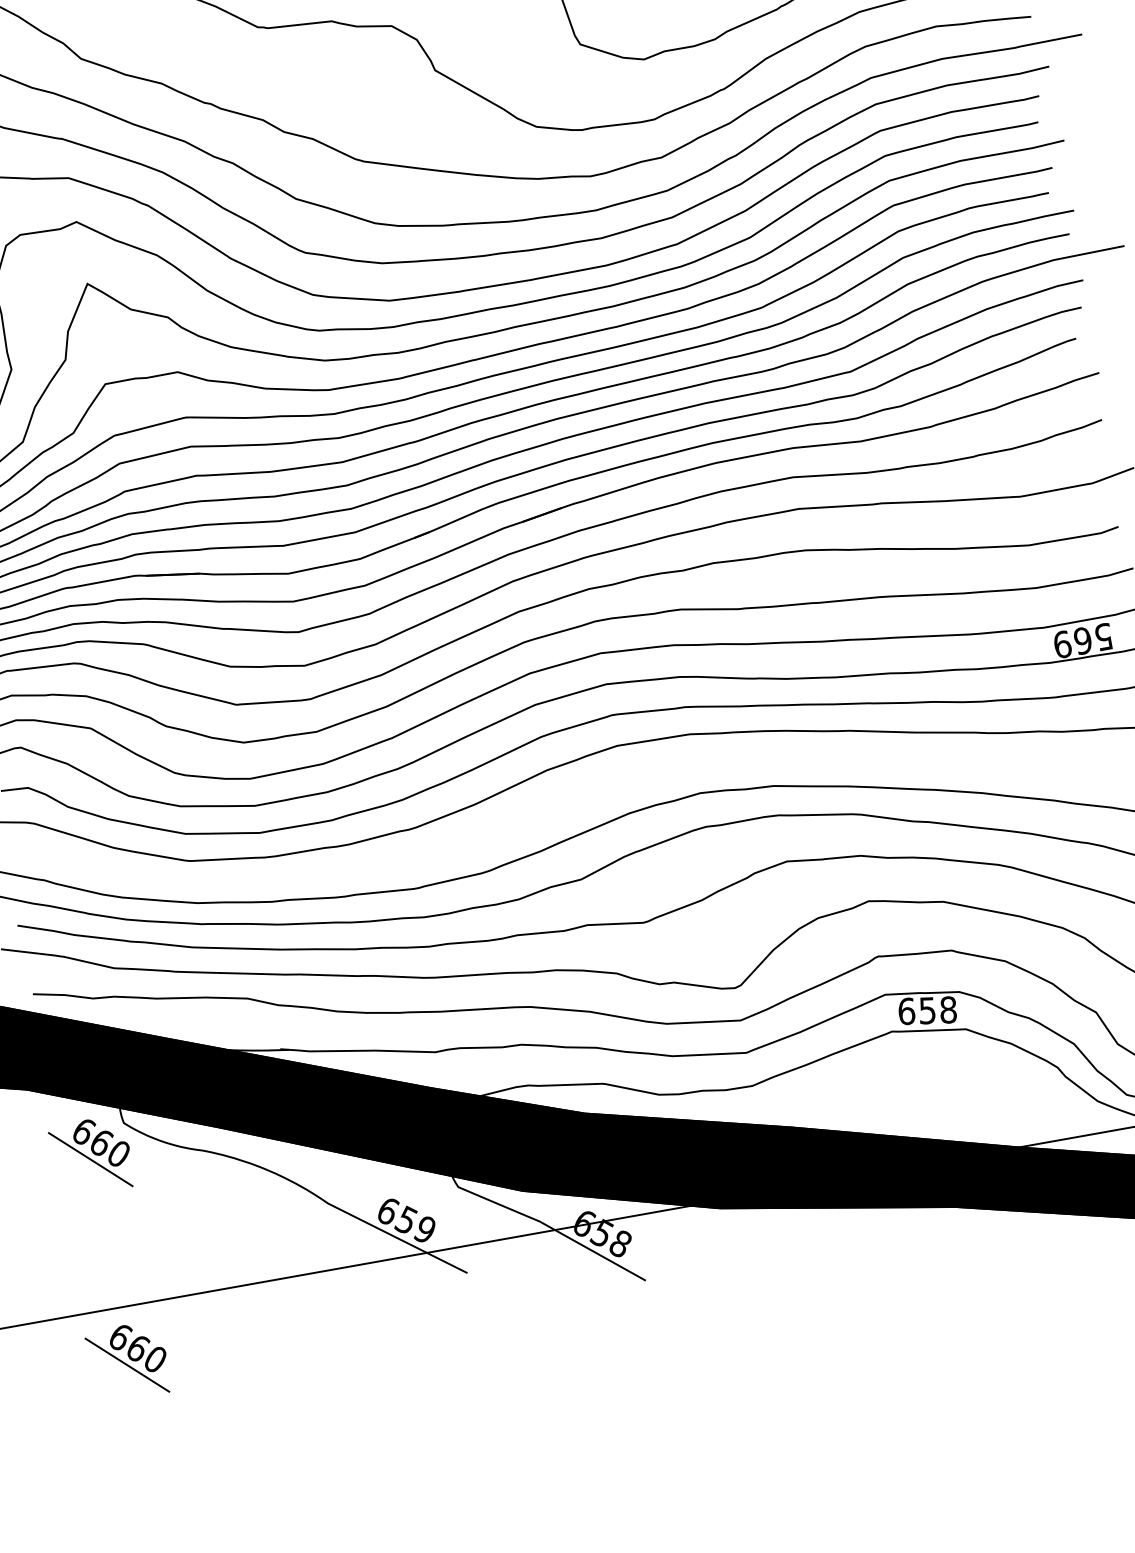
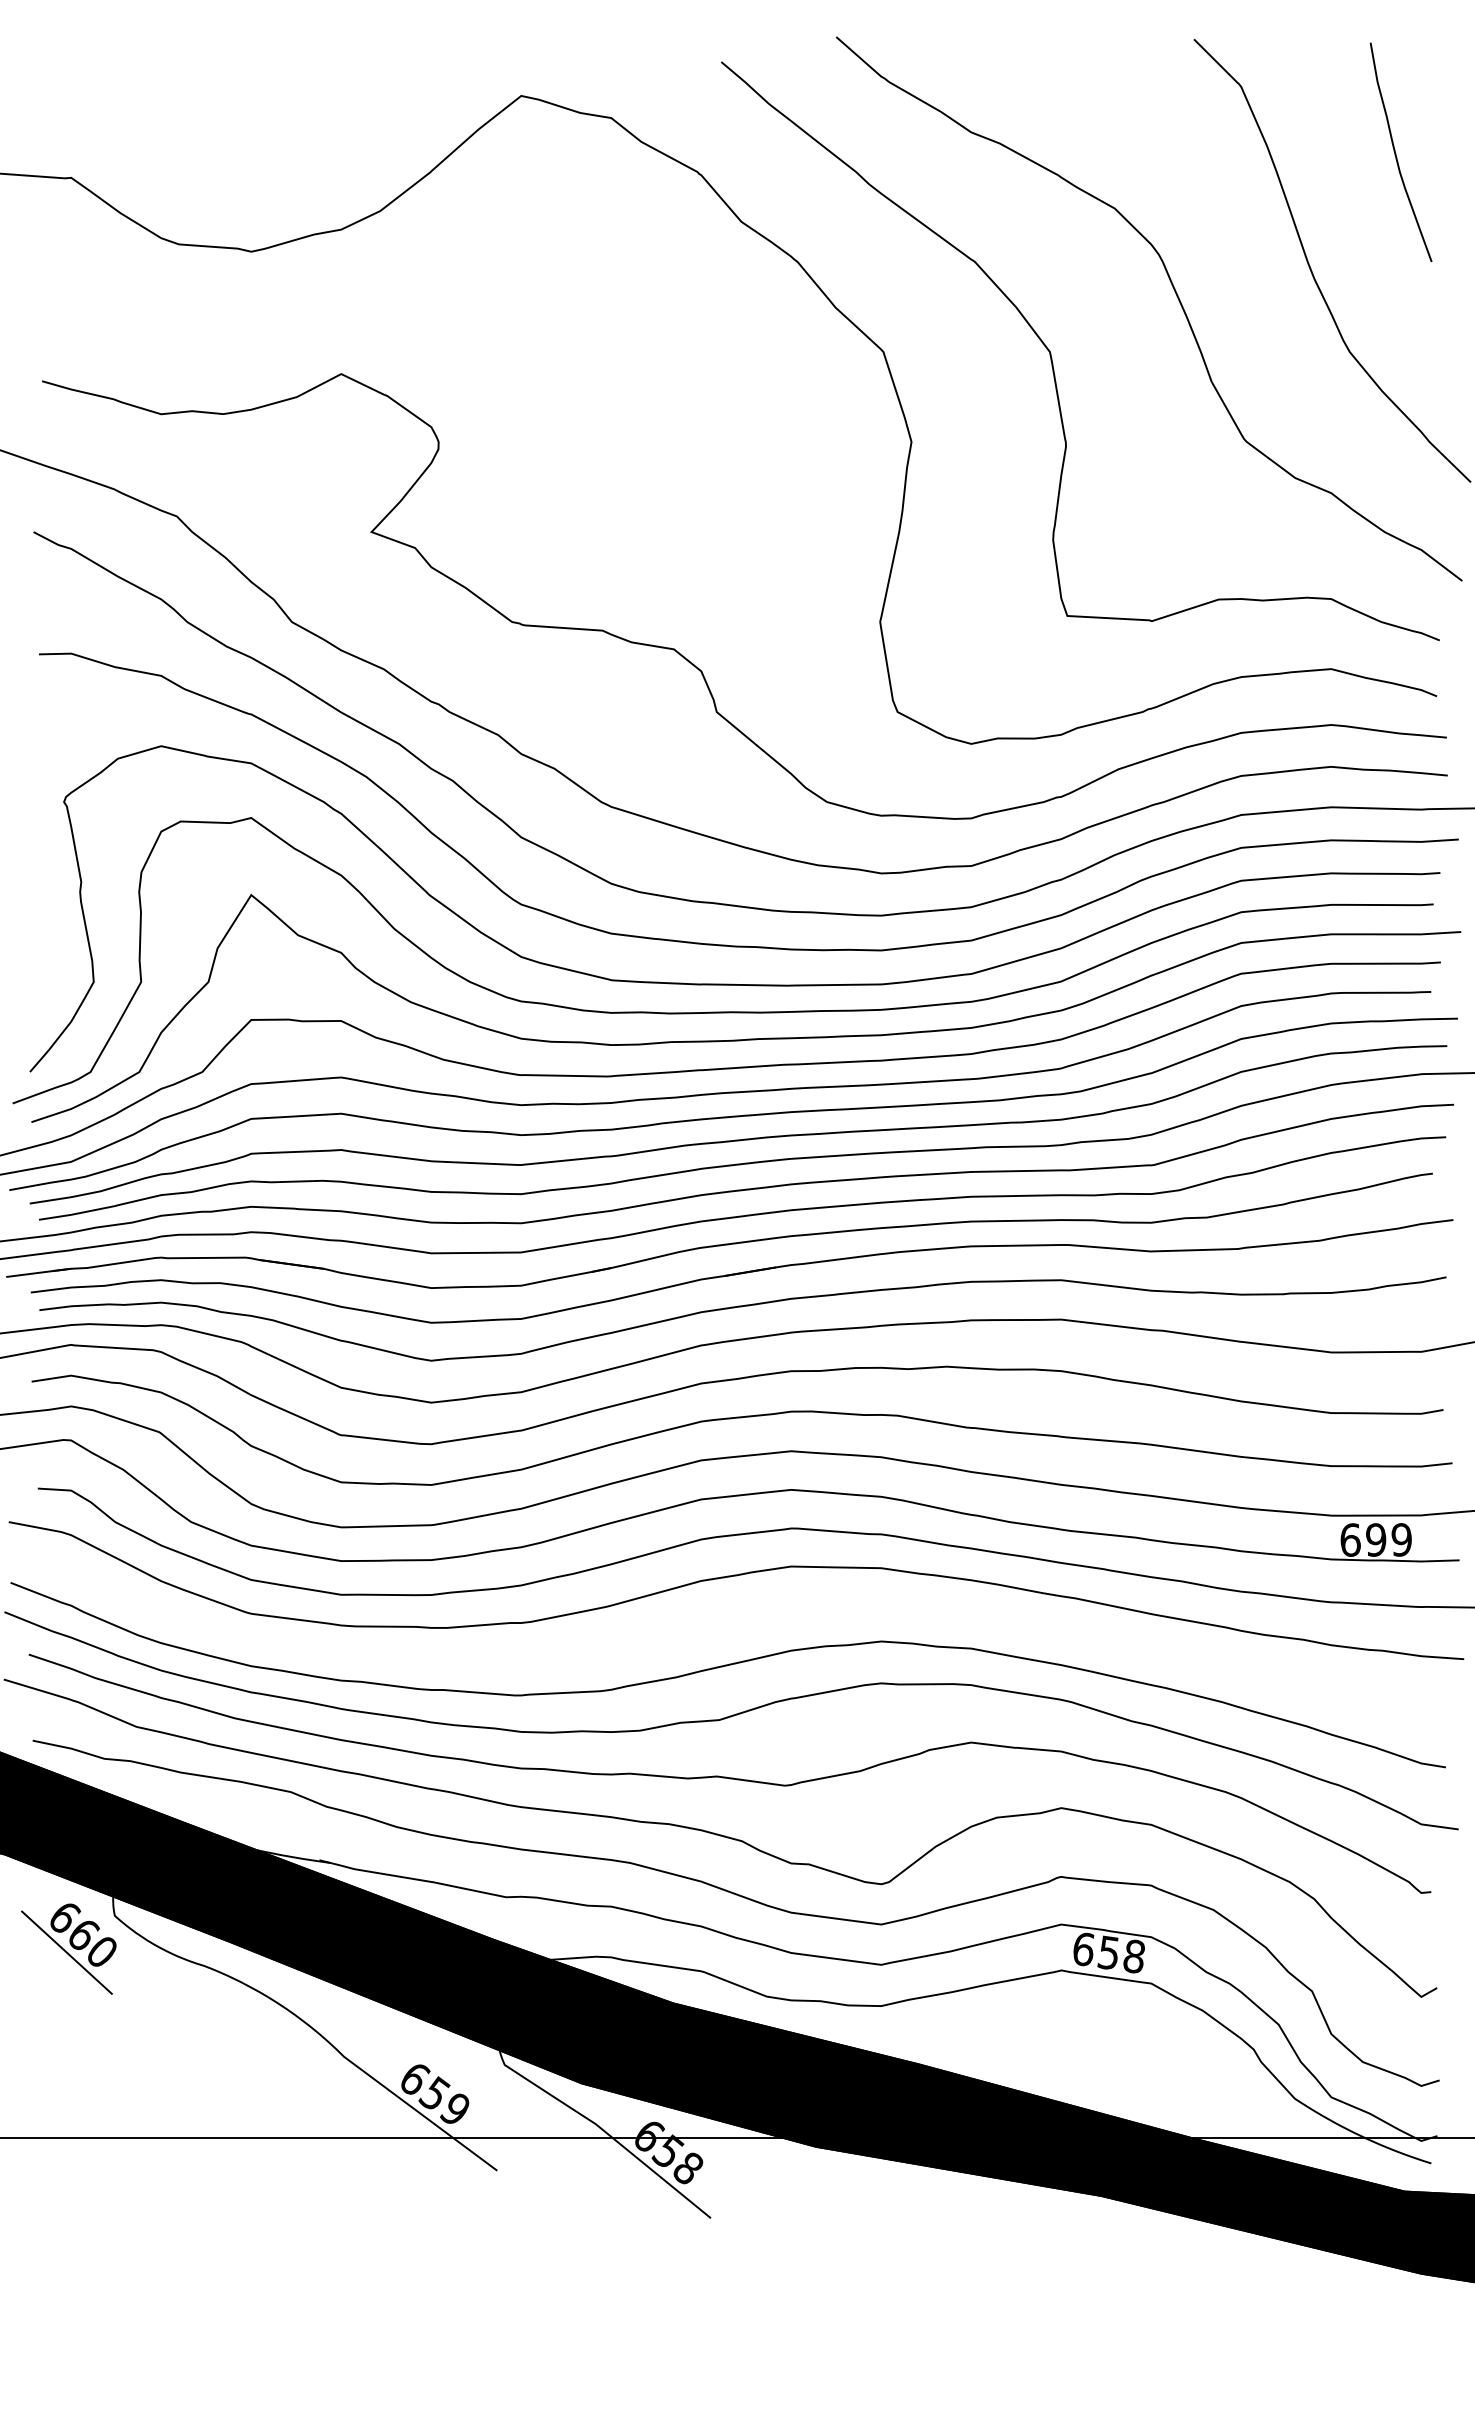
text: (1103, 636) -> (1401, 1539), 569 -> 669
part: (127, 1361) -> (68, 2204), removed

